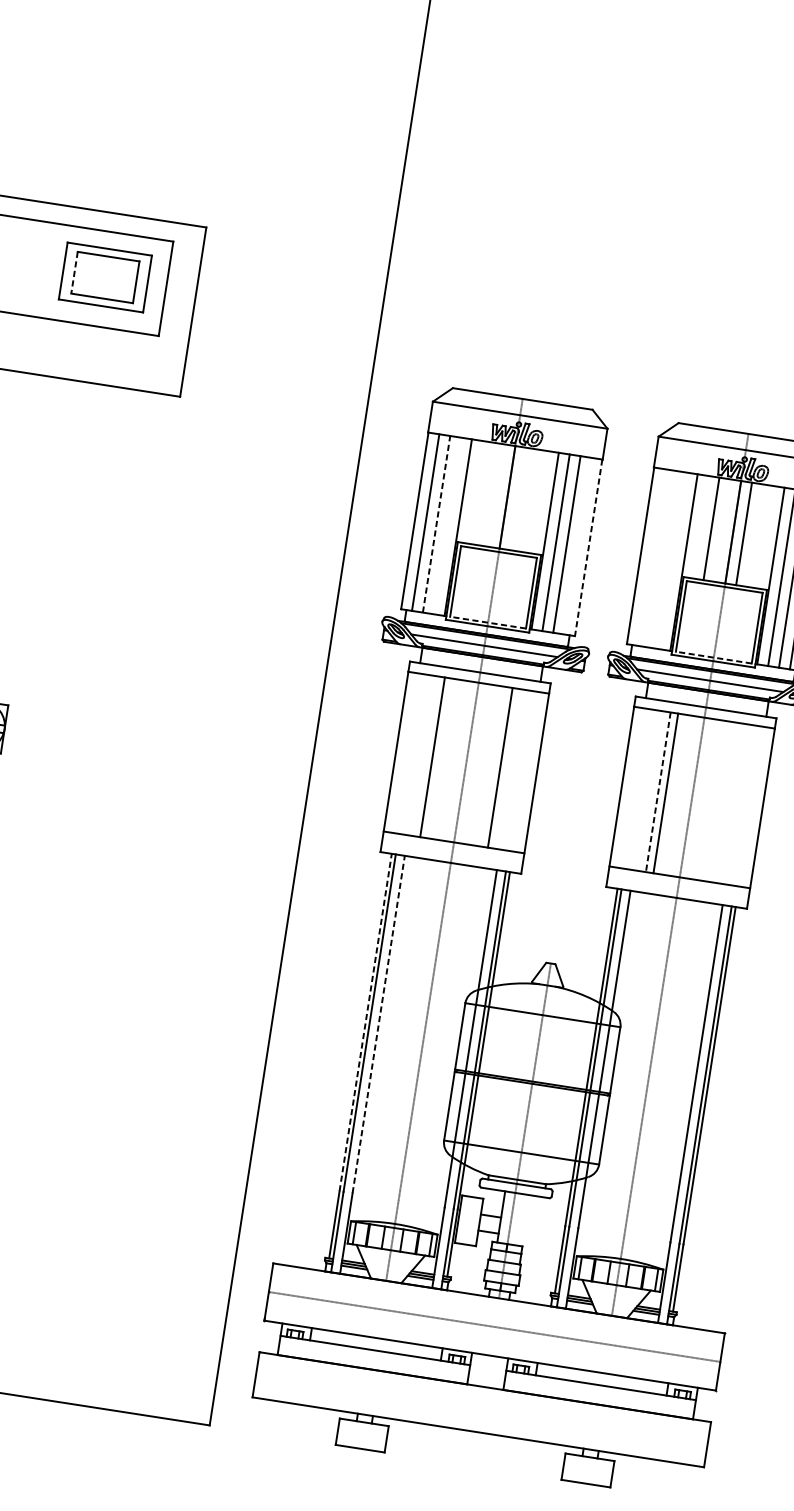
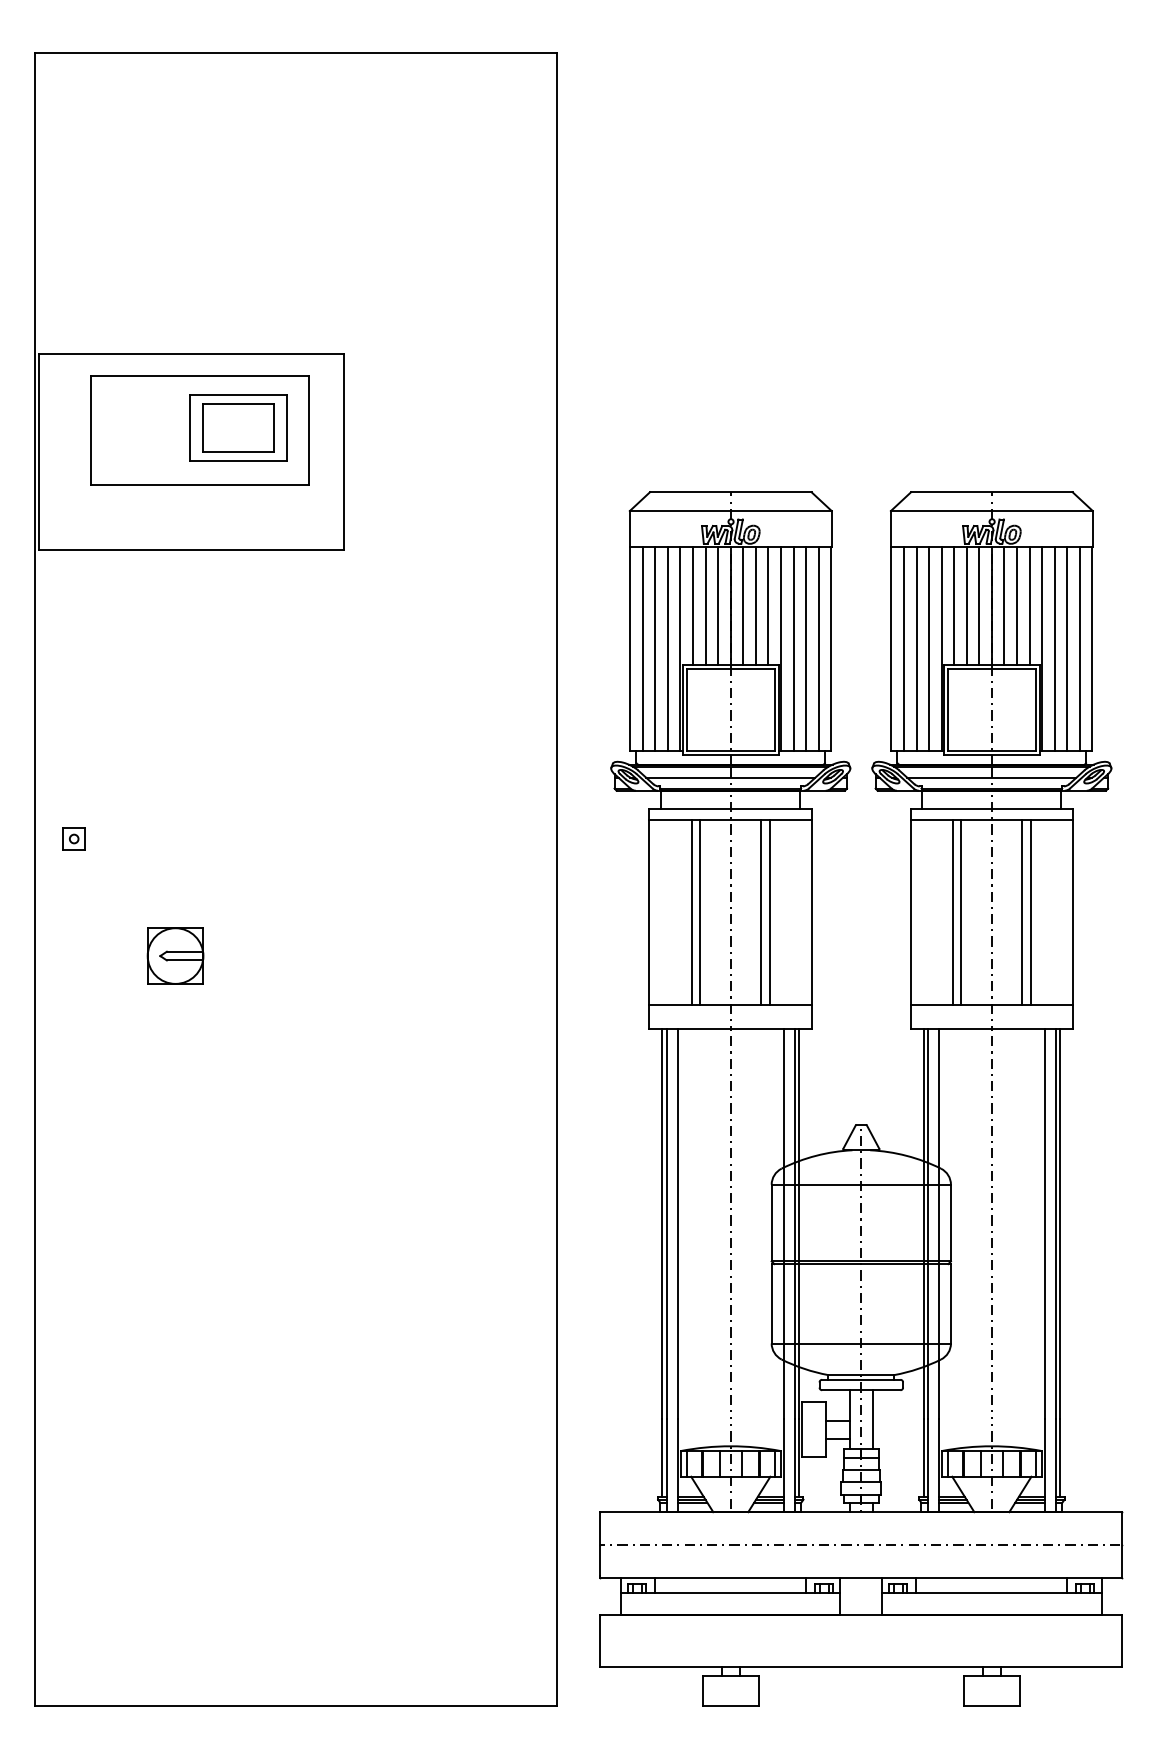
line: (74, 273) -> (202, 428), dashed -> solid
line: (475, 491) -> (693, 605), added
line: (485, 493) -> (705, 605), added
line: (496, 495) -> (718, 605), added
line: (518, 498) -> (743, 605), added
line: (528, 500) -> (755, 605), added
line: (540, 501) -> (768, 605), added
line: (436, 524) -> (655, 648), dashed -> solid
line: (447, 525) -> (667, 648), added
line: (700, 526) -> (954, 605), added
line: (722, 530) -> (979, 605), added
line: (755, 535) -> (1017, 605), added
line: (765, 536) -> (1029, 605), added
line: (577, 545) -> (818, 648), added
line: (588, 548) -> (831, 649), dashed -> solid
line: (651, 557) -> (903, 648), added
line: (662, 558) -> (916, 648), added
line: (673, 560) -> (929, 648), added
line: (487, 622) -> (730, 750), dashed -> solid
line: (713, 657) -> (991, 750), dashed -> solid
line: (440, 758) -> (700, 912), added
line: (493, 766) -> (761, 912), added
line: (658, 792) -> (952, 913), dashed -> solid
line: (718, 801) -> (1022, 912), added
line: (726, 802) -> (1031, 912), added
line: (365, 1022) -> (662, 1223), dashed -> solid
line: (378, 1024) -> (677, 1223), dashed -> solid
line: (521, 1219) -> (872, 1419), added

